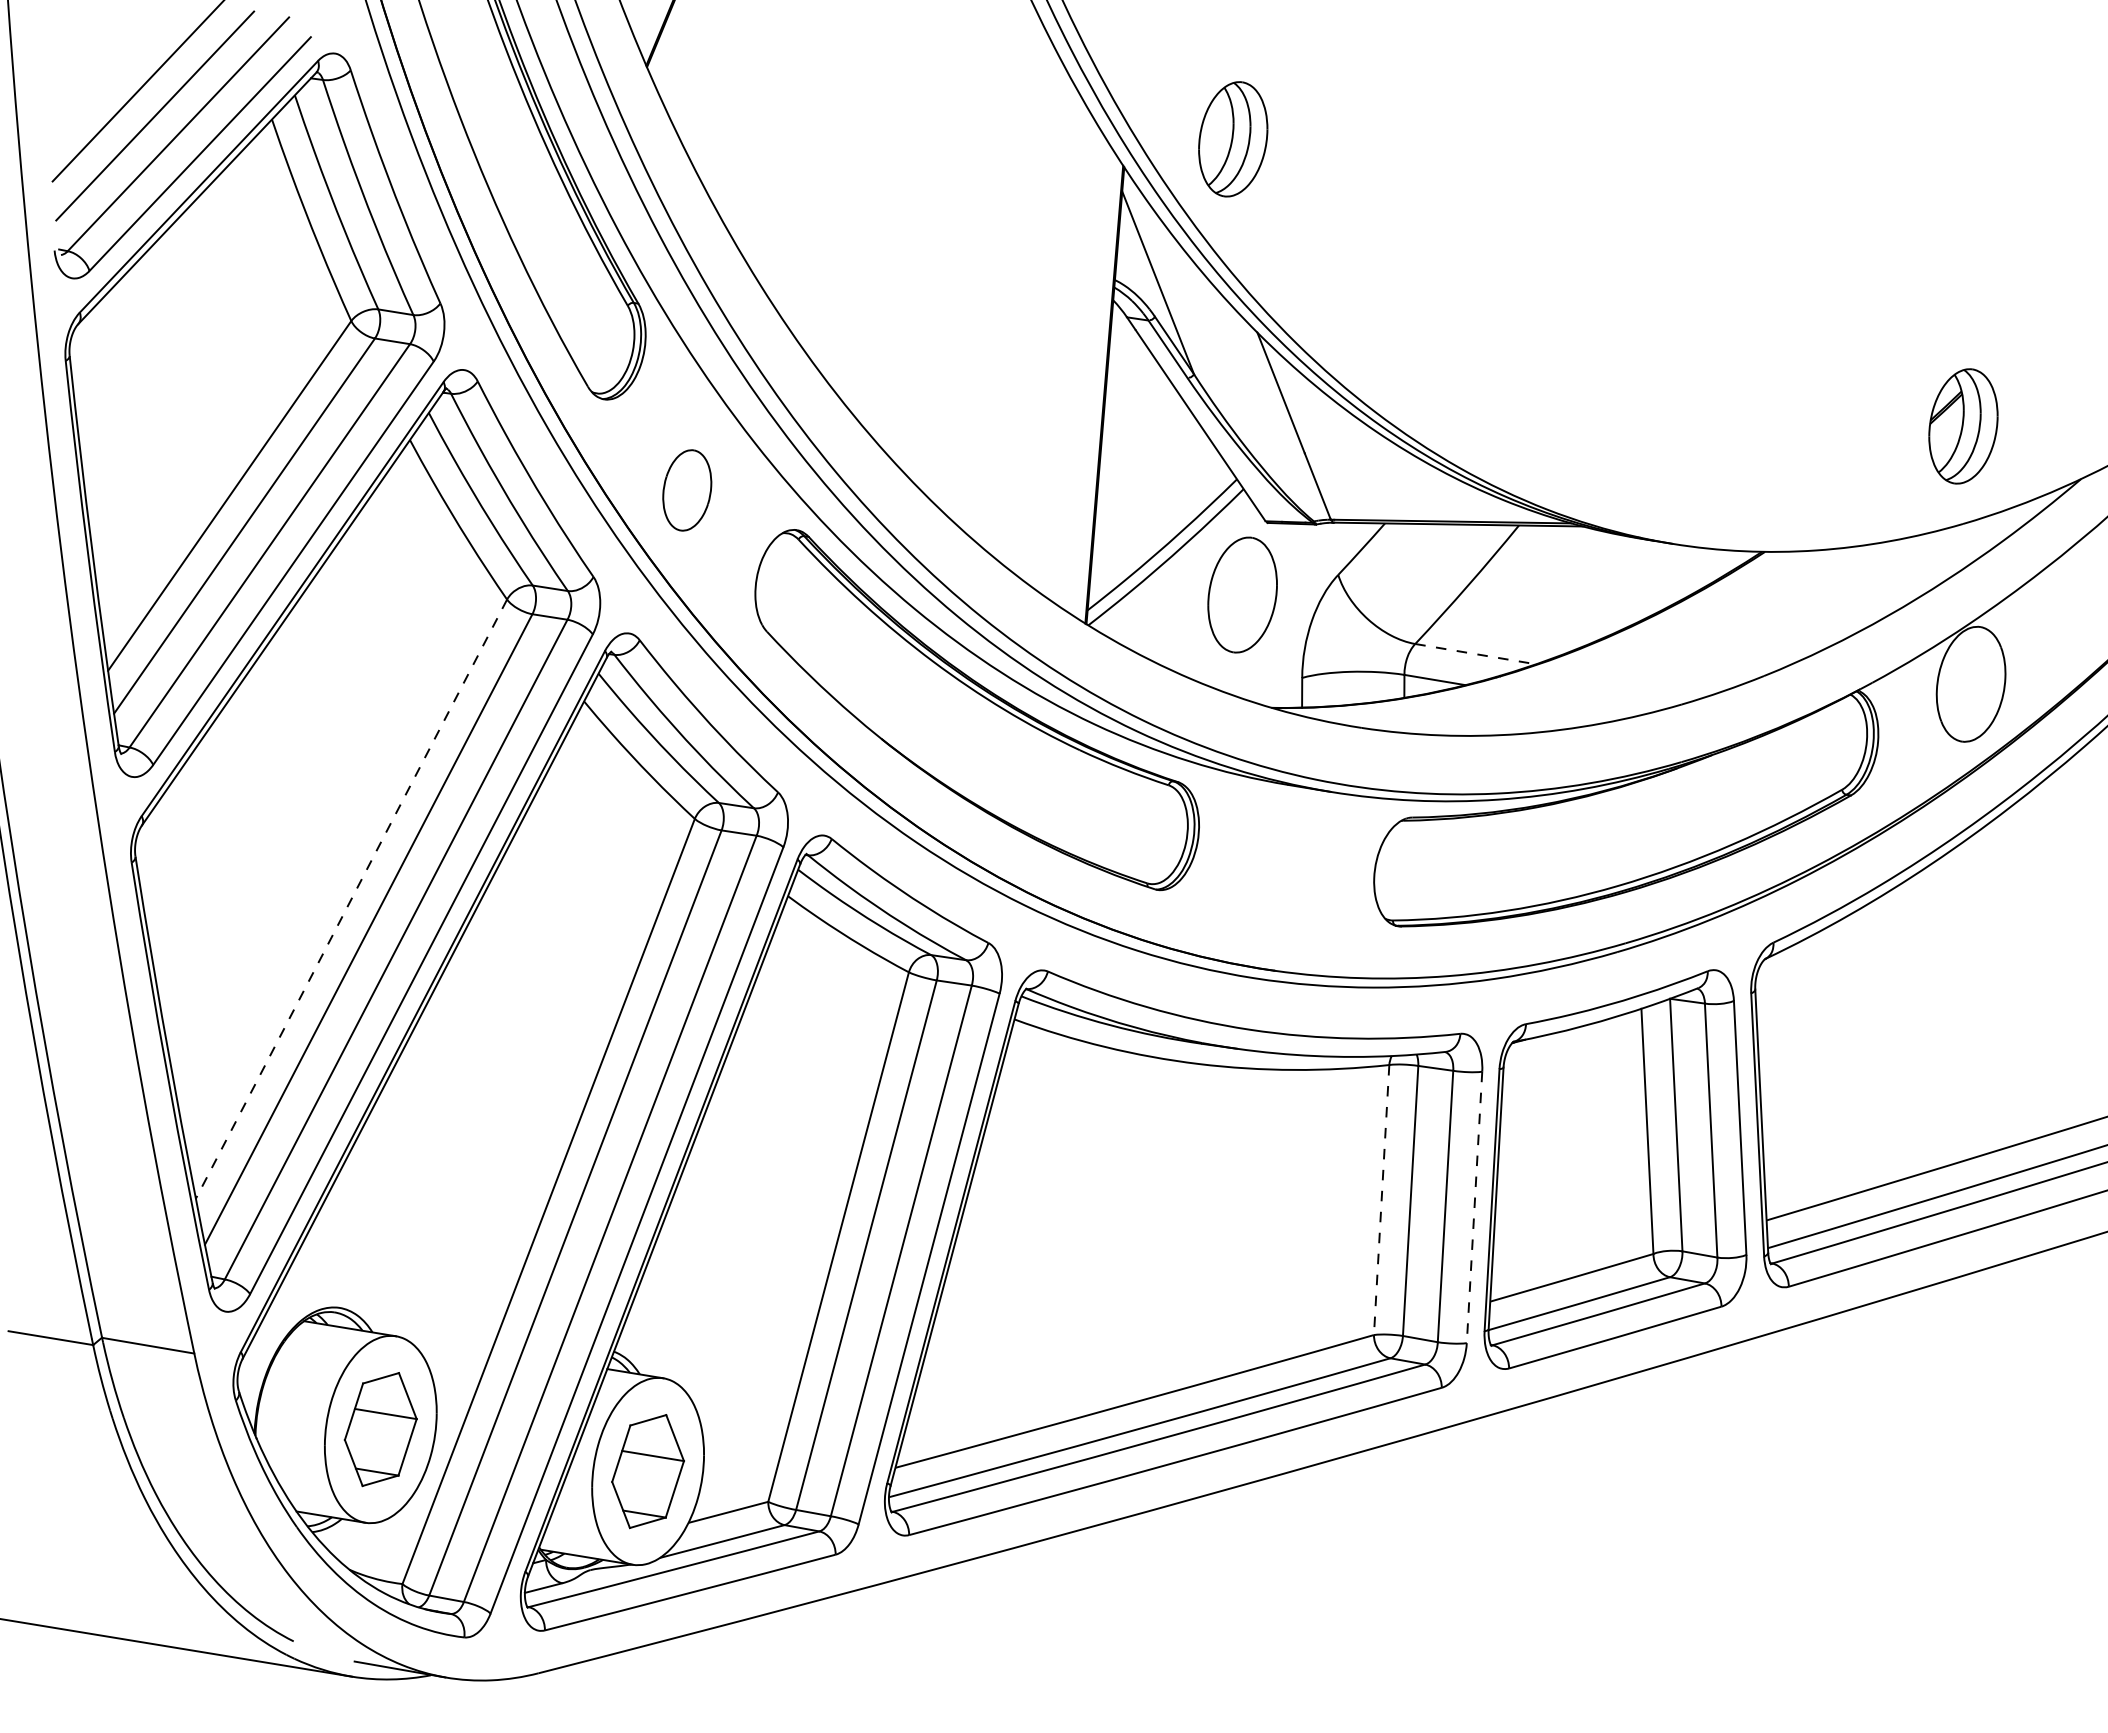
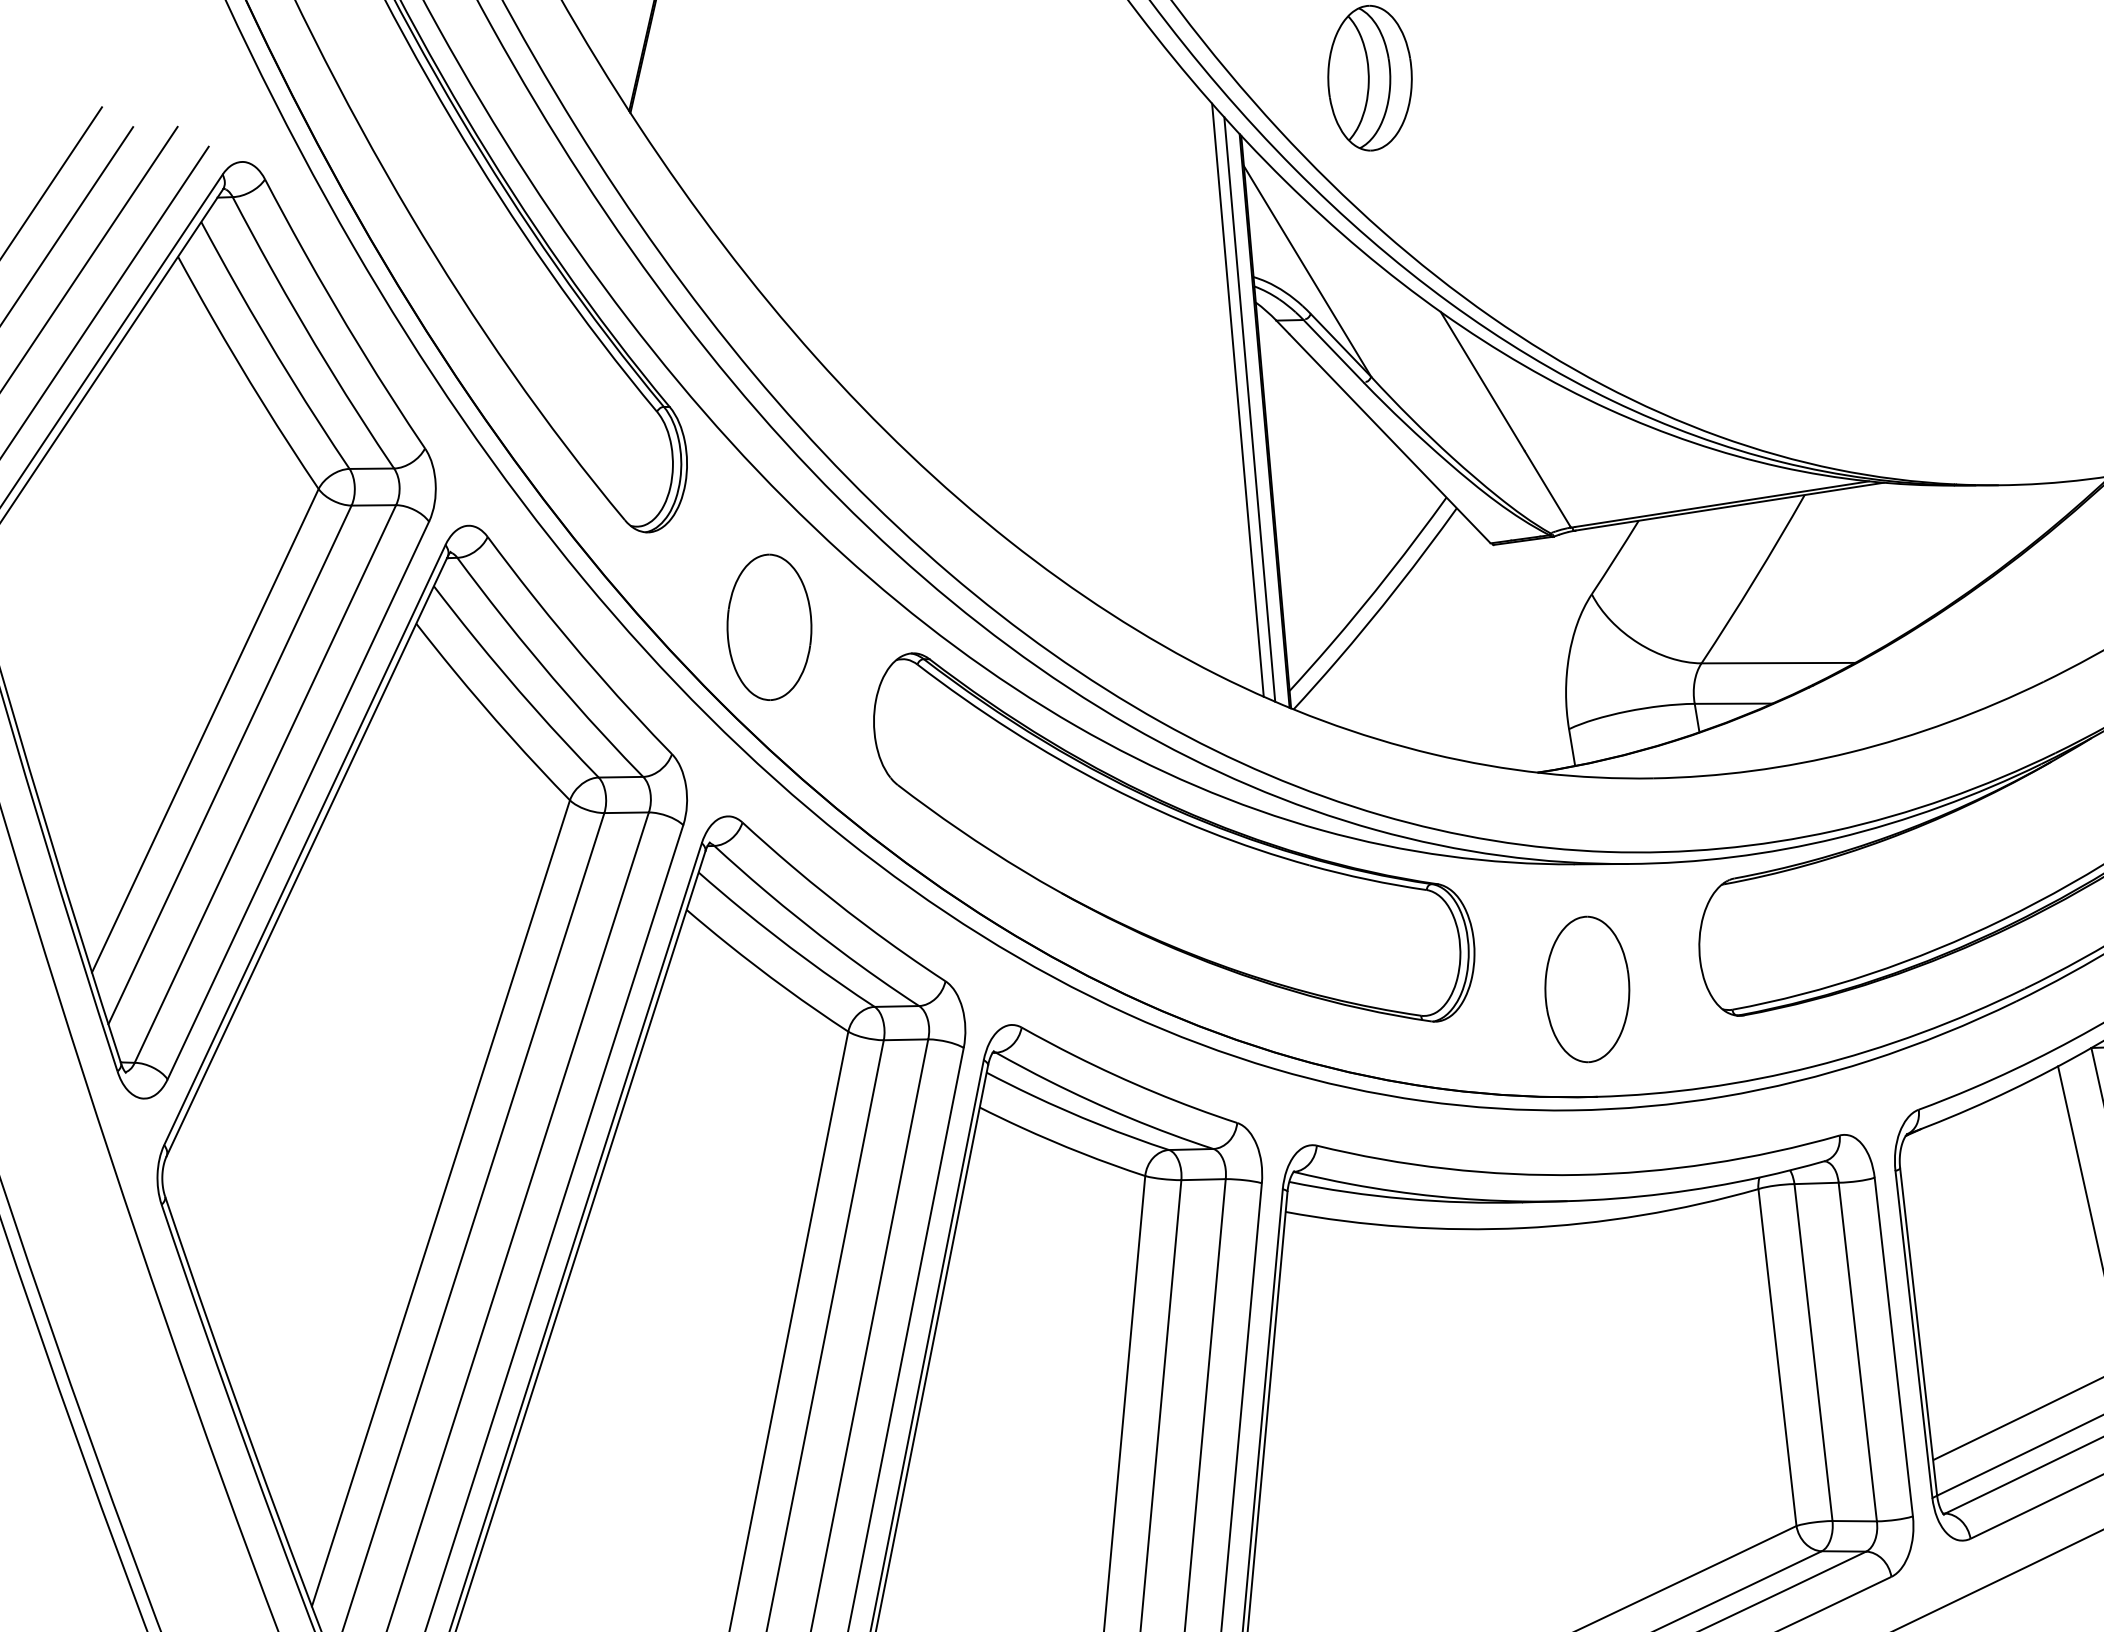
line: (1085, 374) -> (1237, 400), added
line: (1093, 383) -> (1248, 409), added
part: (687, 490) -> (769, 627), size x1.43
part: (1242, 594) -> (1587, 988), moved
line: (1476, 654) -> (1779, 663), dashed -> solid
line: (351, 899) -> (441, 1203), dashed -> solid
line: (1381, 1200) -> (1777, 1358), dashed -> solid
line: (1474, 1207) -> (1893, 1347), dashed -> solid

